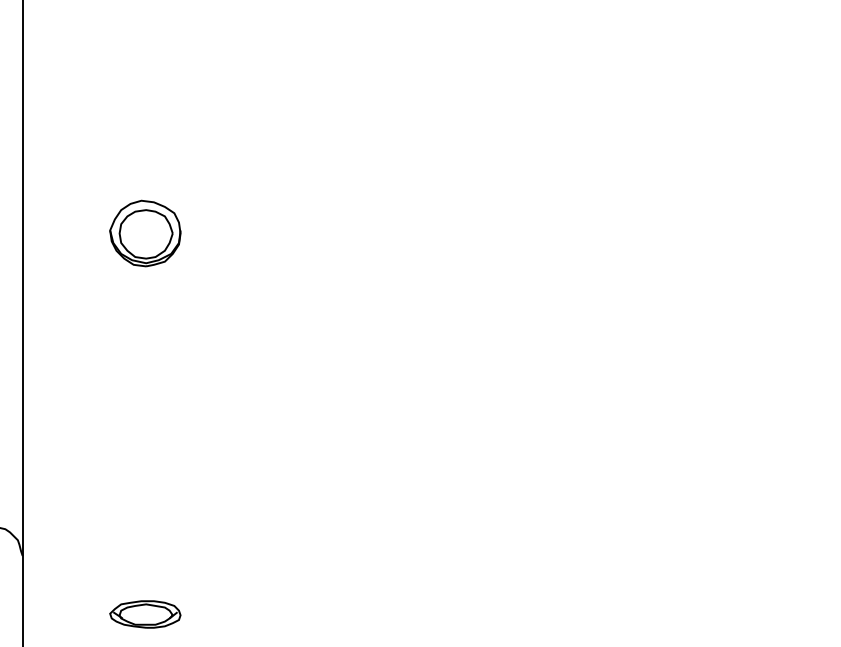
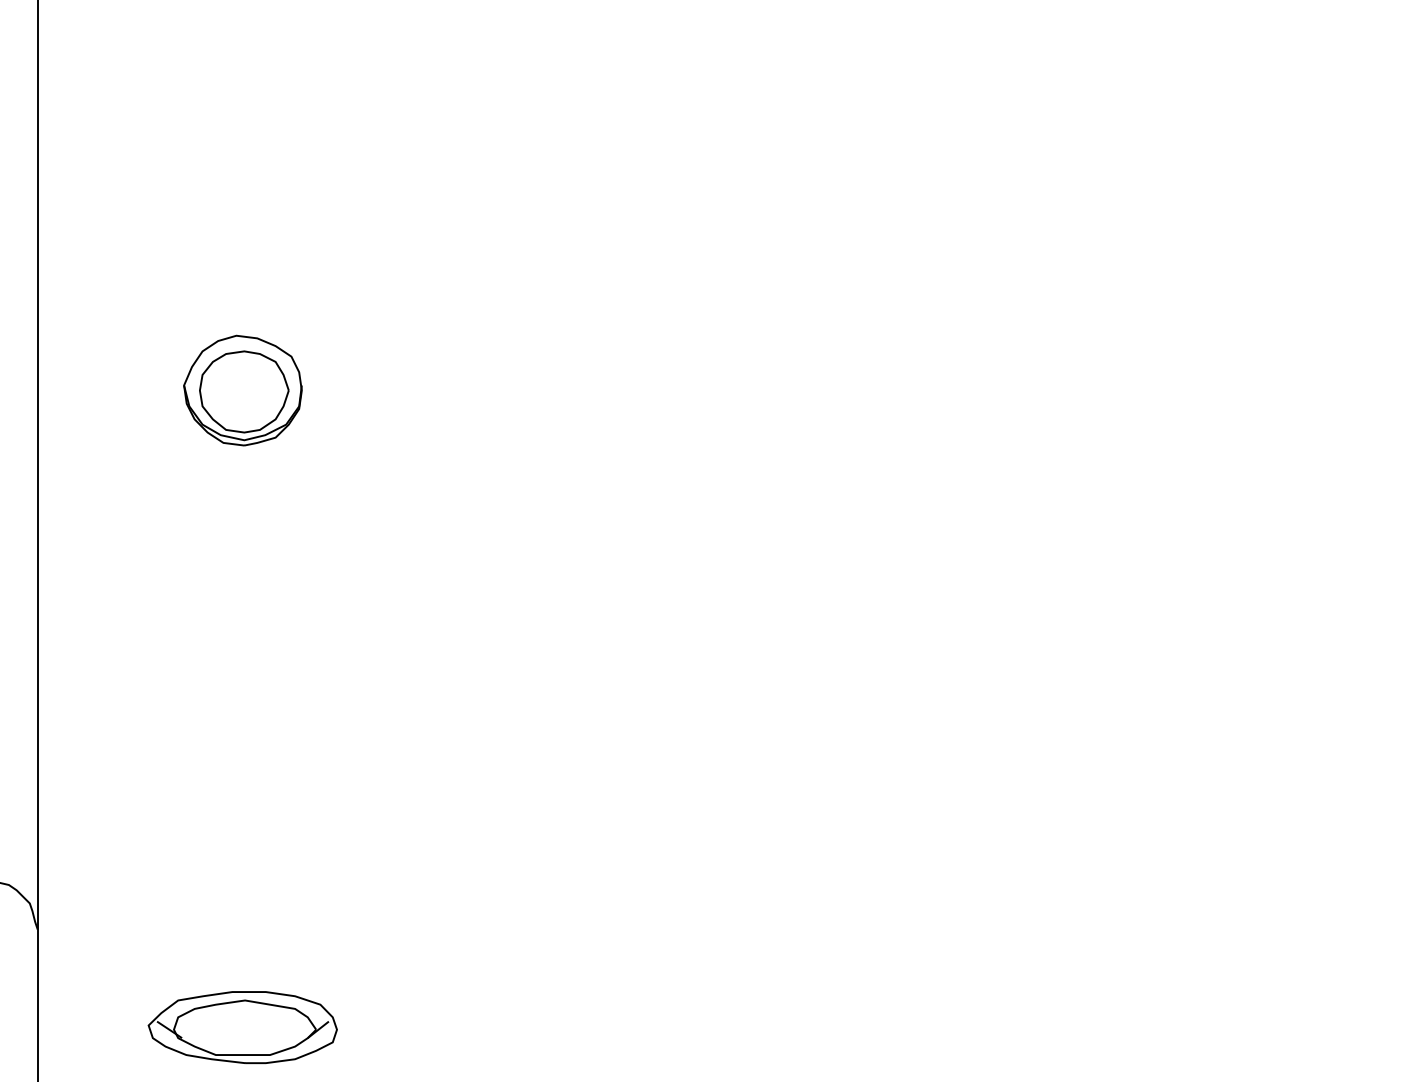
part: (145, 614) -> (243, 1027), size x1.6

